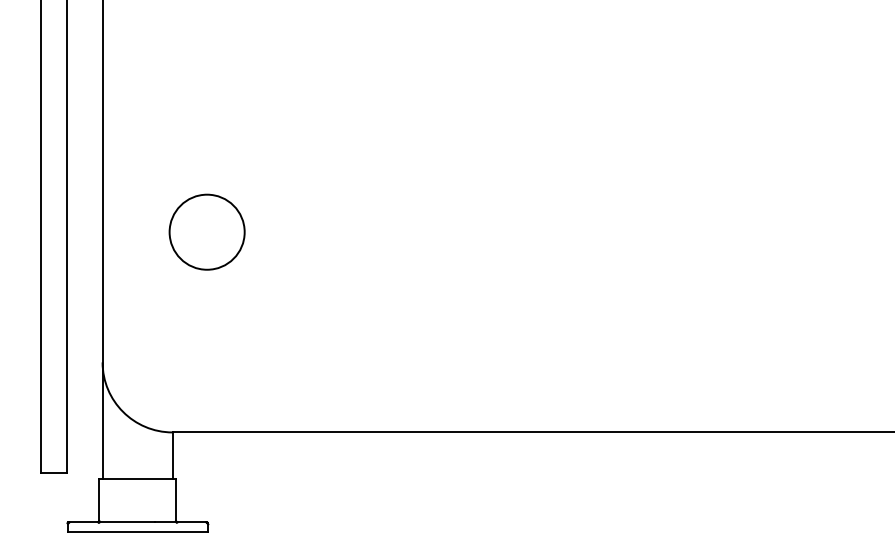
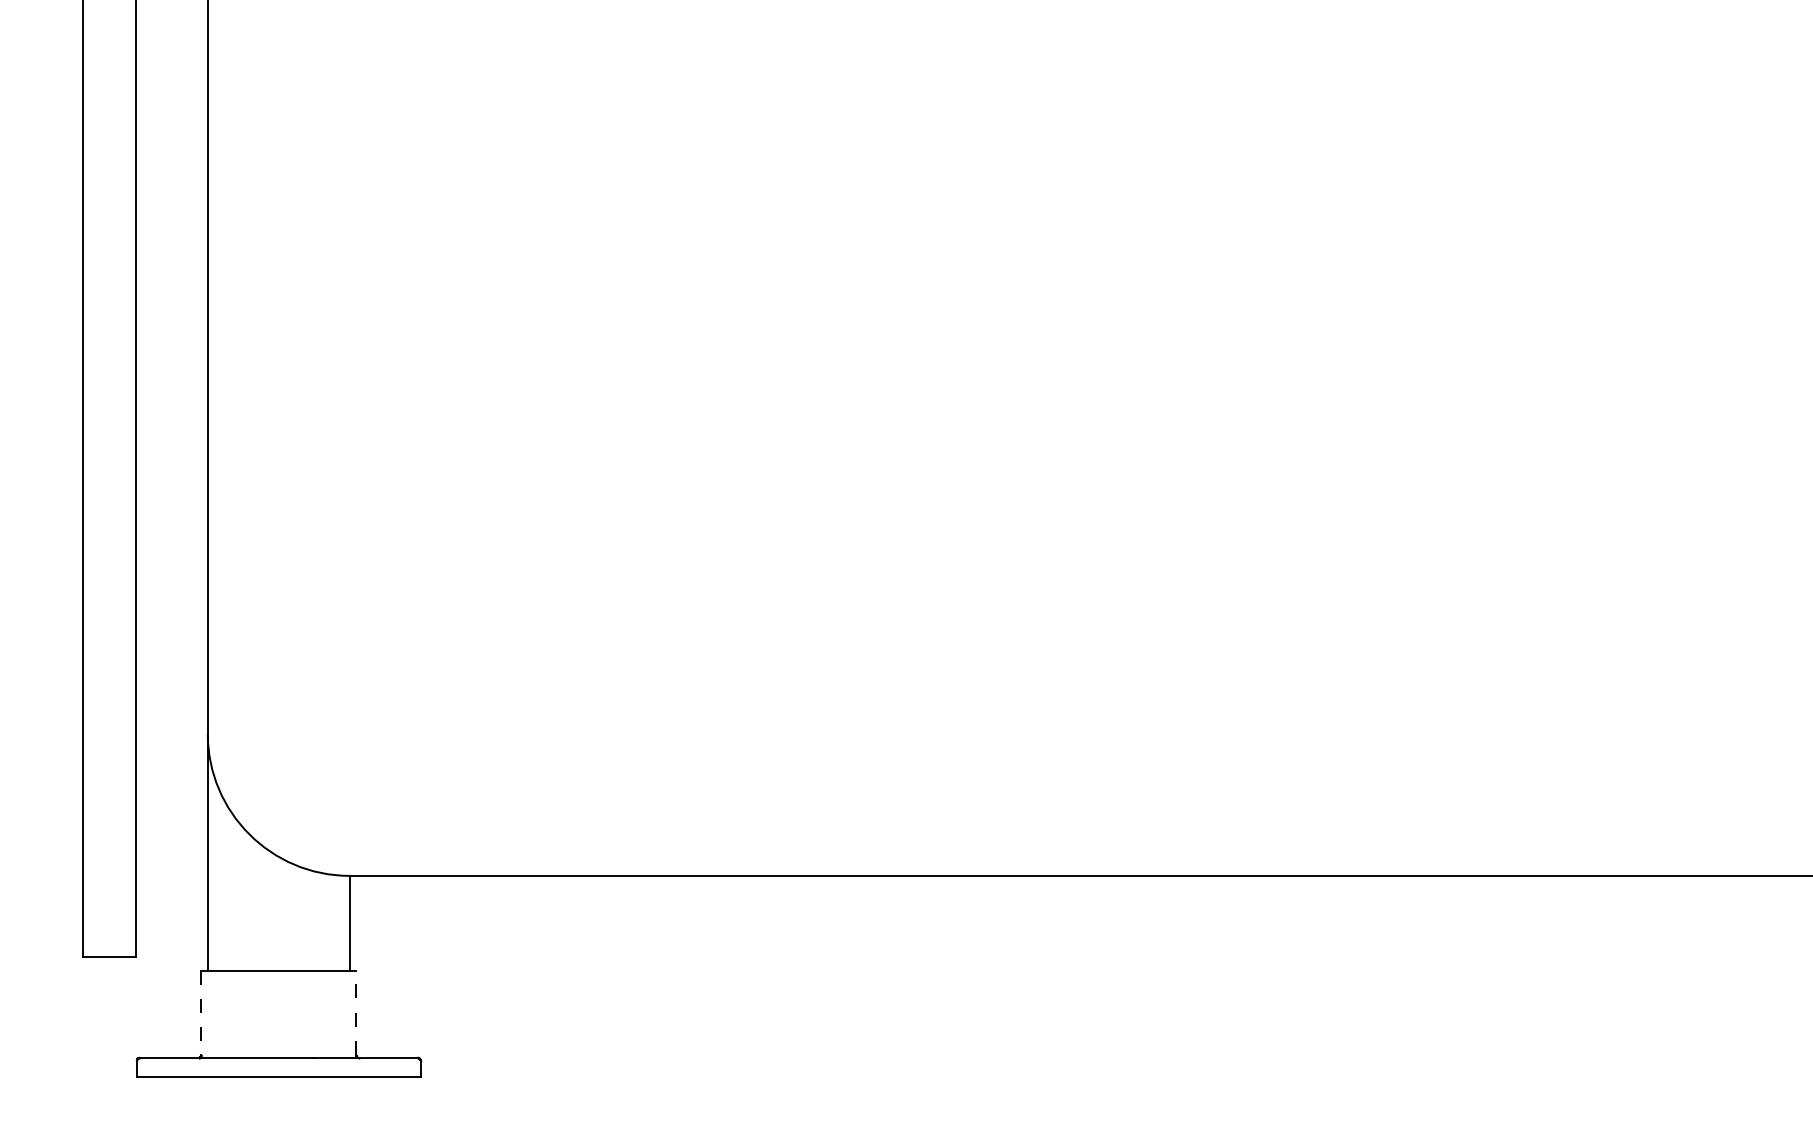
circle: (206, 231) -> (418, 468), removed
line: (99, 500) -> (201, 1013), solid -> dashed
line: (175, 500) -> (355, 1013), solid -> dashed

